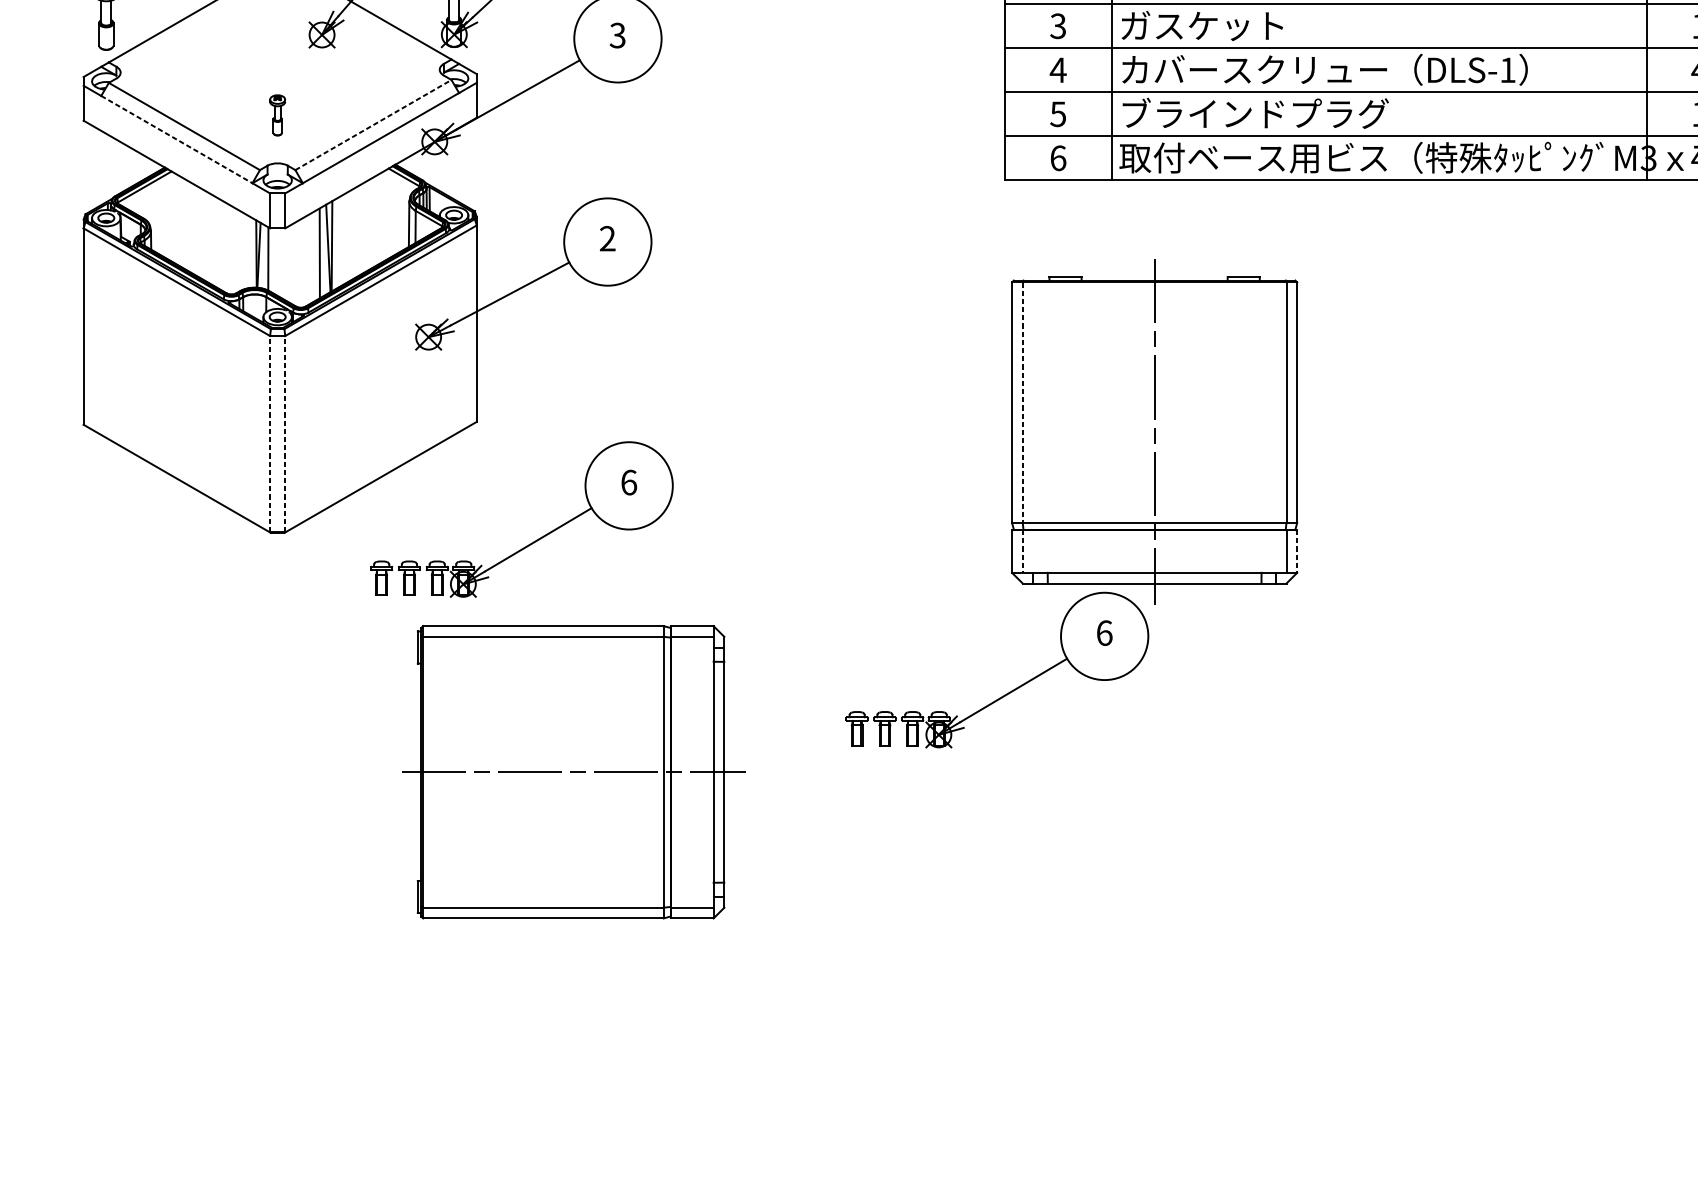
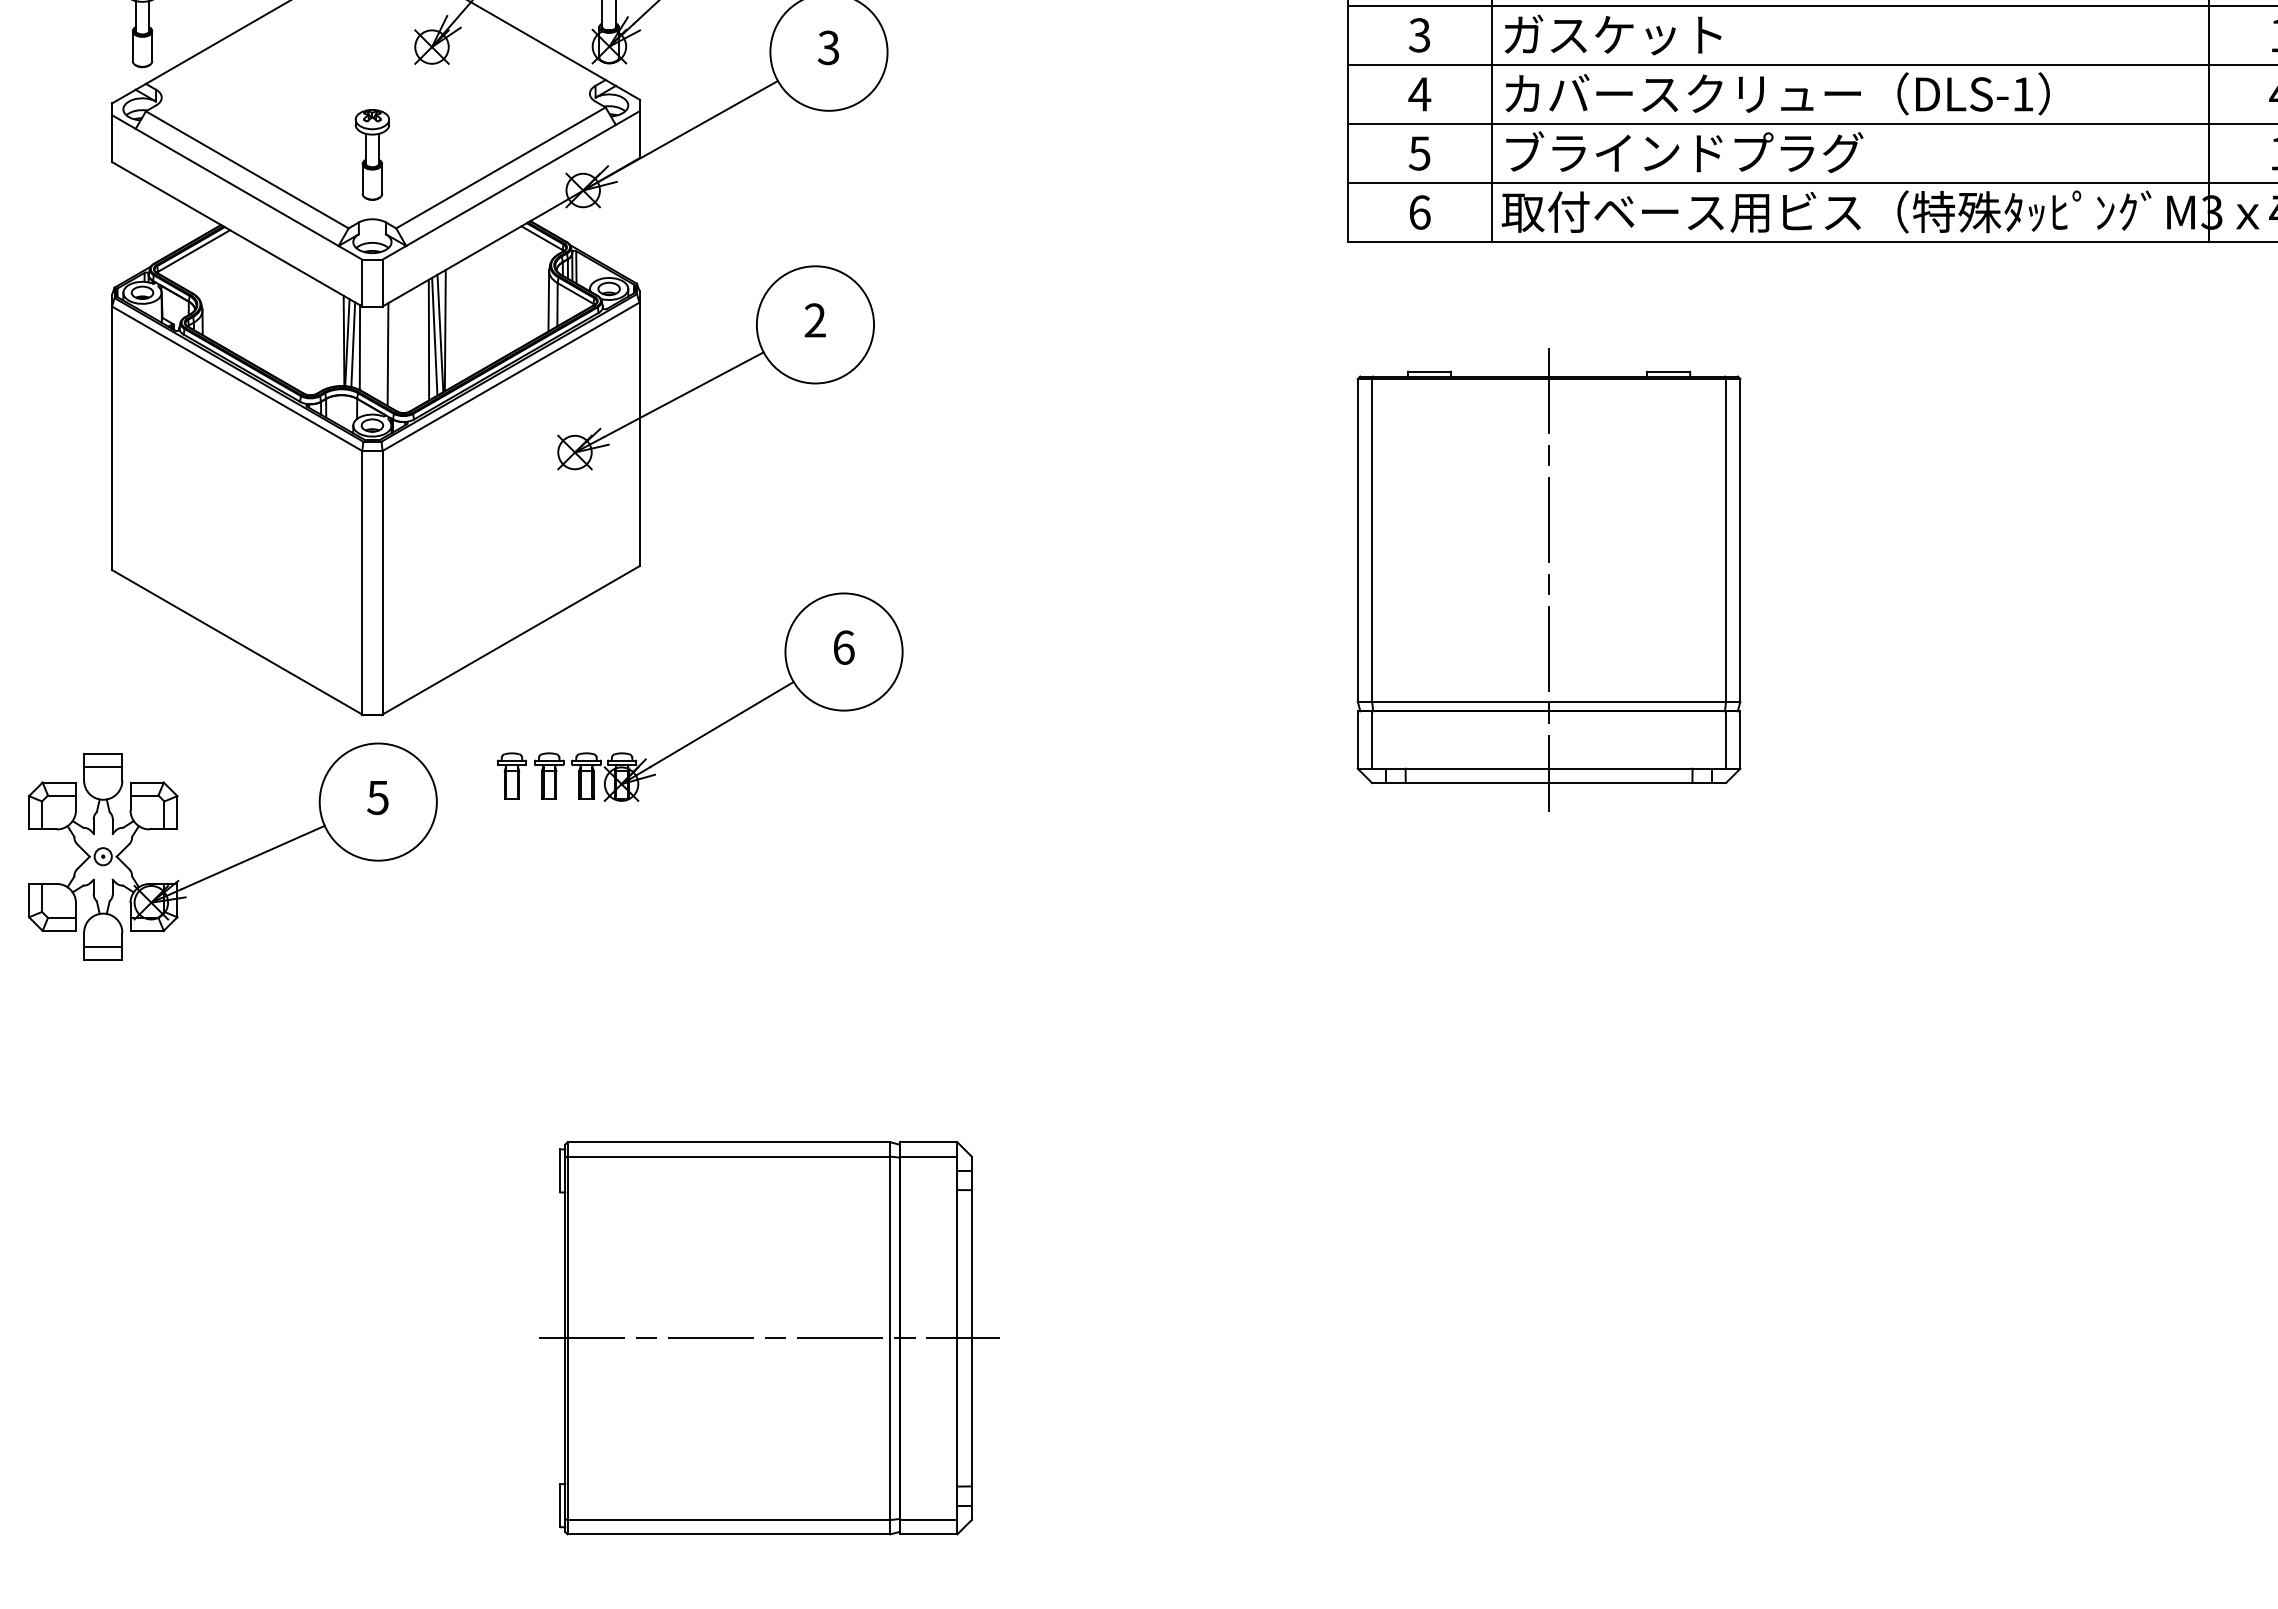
part: (277, 115) -> (372, 154), size x1.67
line: (373, 124) -> (500, 167), dashed -> solid
line: (177, 139) -> (237, 187), dashed -> solid
line: (323, 250) -> (434, 336), added
line: (263, 256) -> (353, 344), added
line: (288, 264) -> (387, 354), added
line: (1023, 402) -> (1372, 540), dashed -> solid
line: (270, 434) -> (362, 582), dashed -> solid
line: (285, 434) -> (382, 582), dashed -> solid
line: (1023, 551) -> (1372, 740), dashed -> solid
line: (1297, 551) -> (1740, 740), dashed -> solid
part: (177, 643) -> (237, 863), added
part: (1008, 692) -> (1352, 929), removed
part: (573, 772) -> (769, 1338), moved

